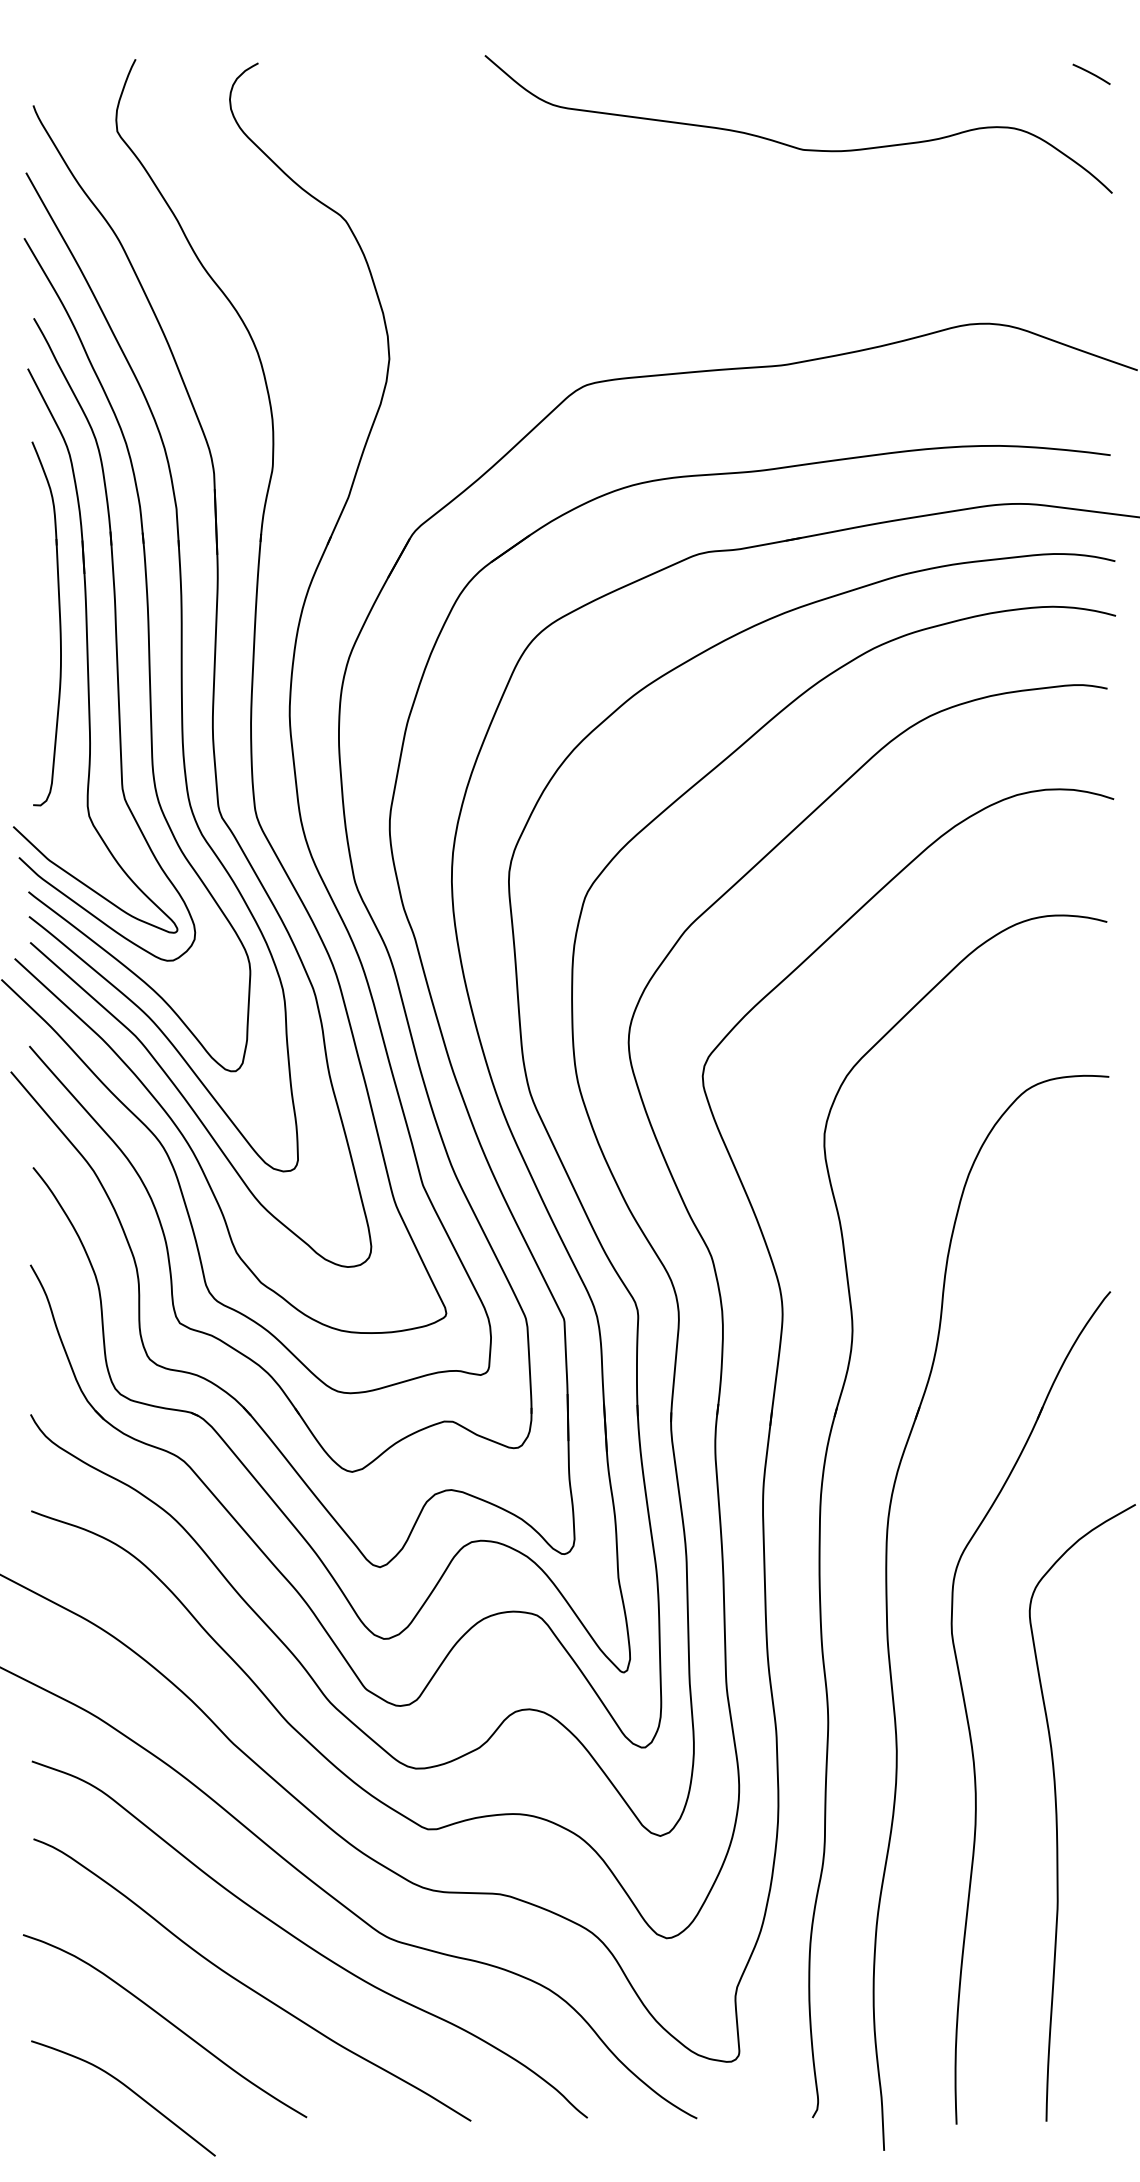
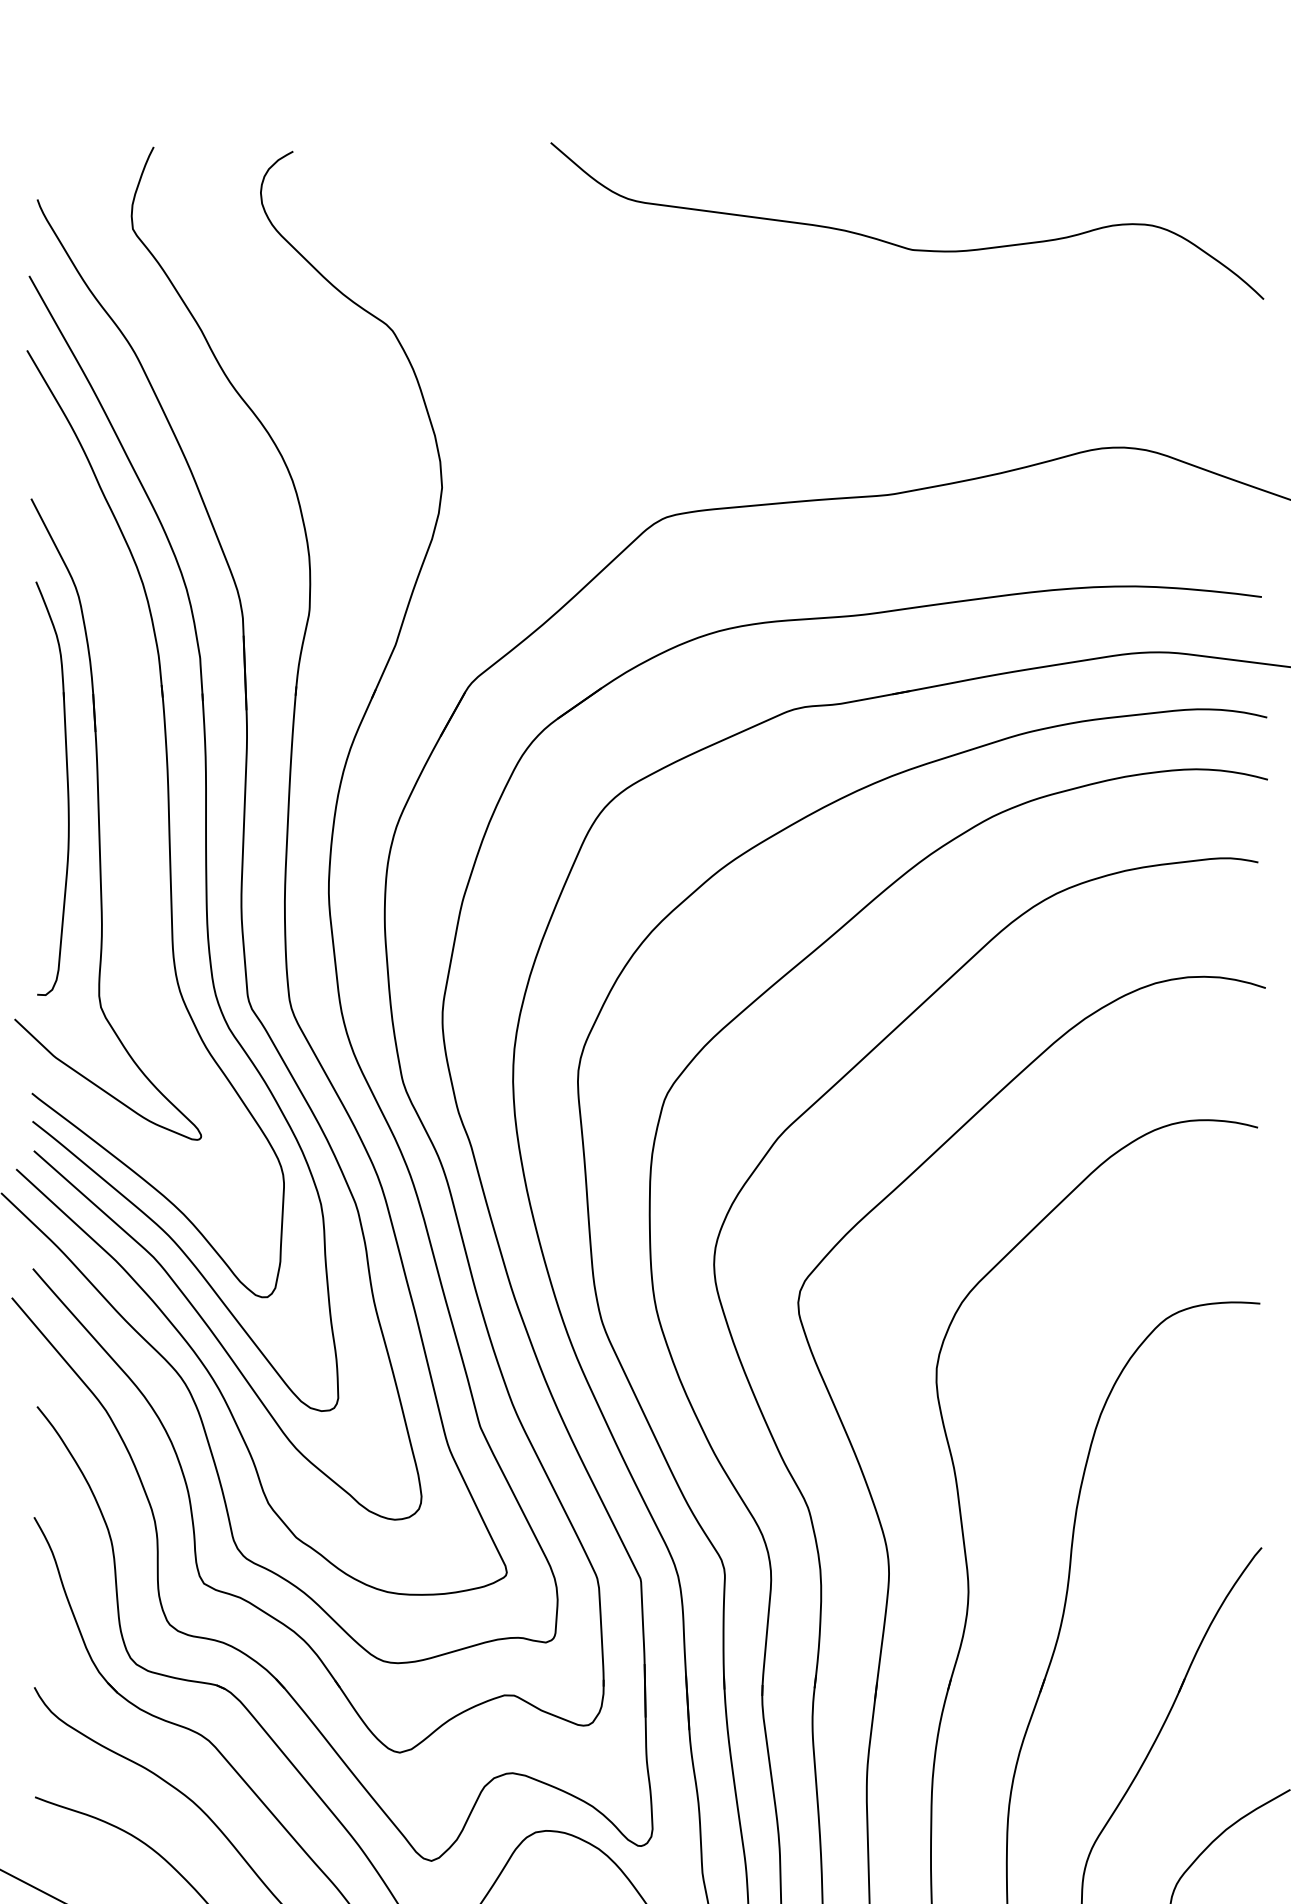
line: (1091, 73) -> (1240, 163), removed
part: (115, 639) -> (130, 806), removed

